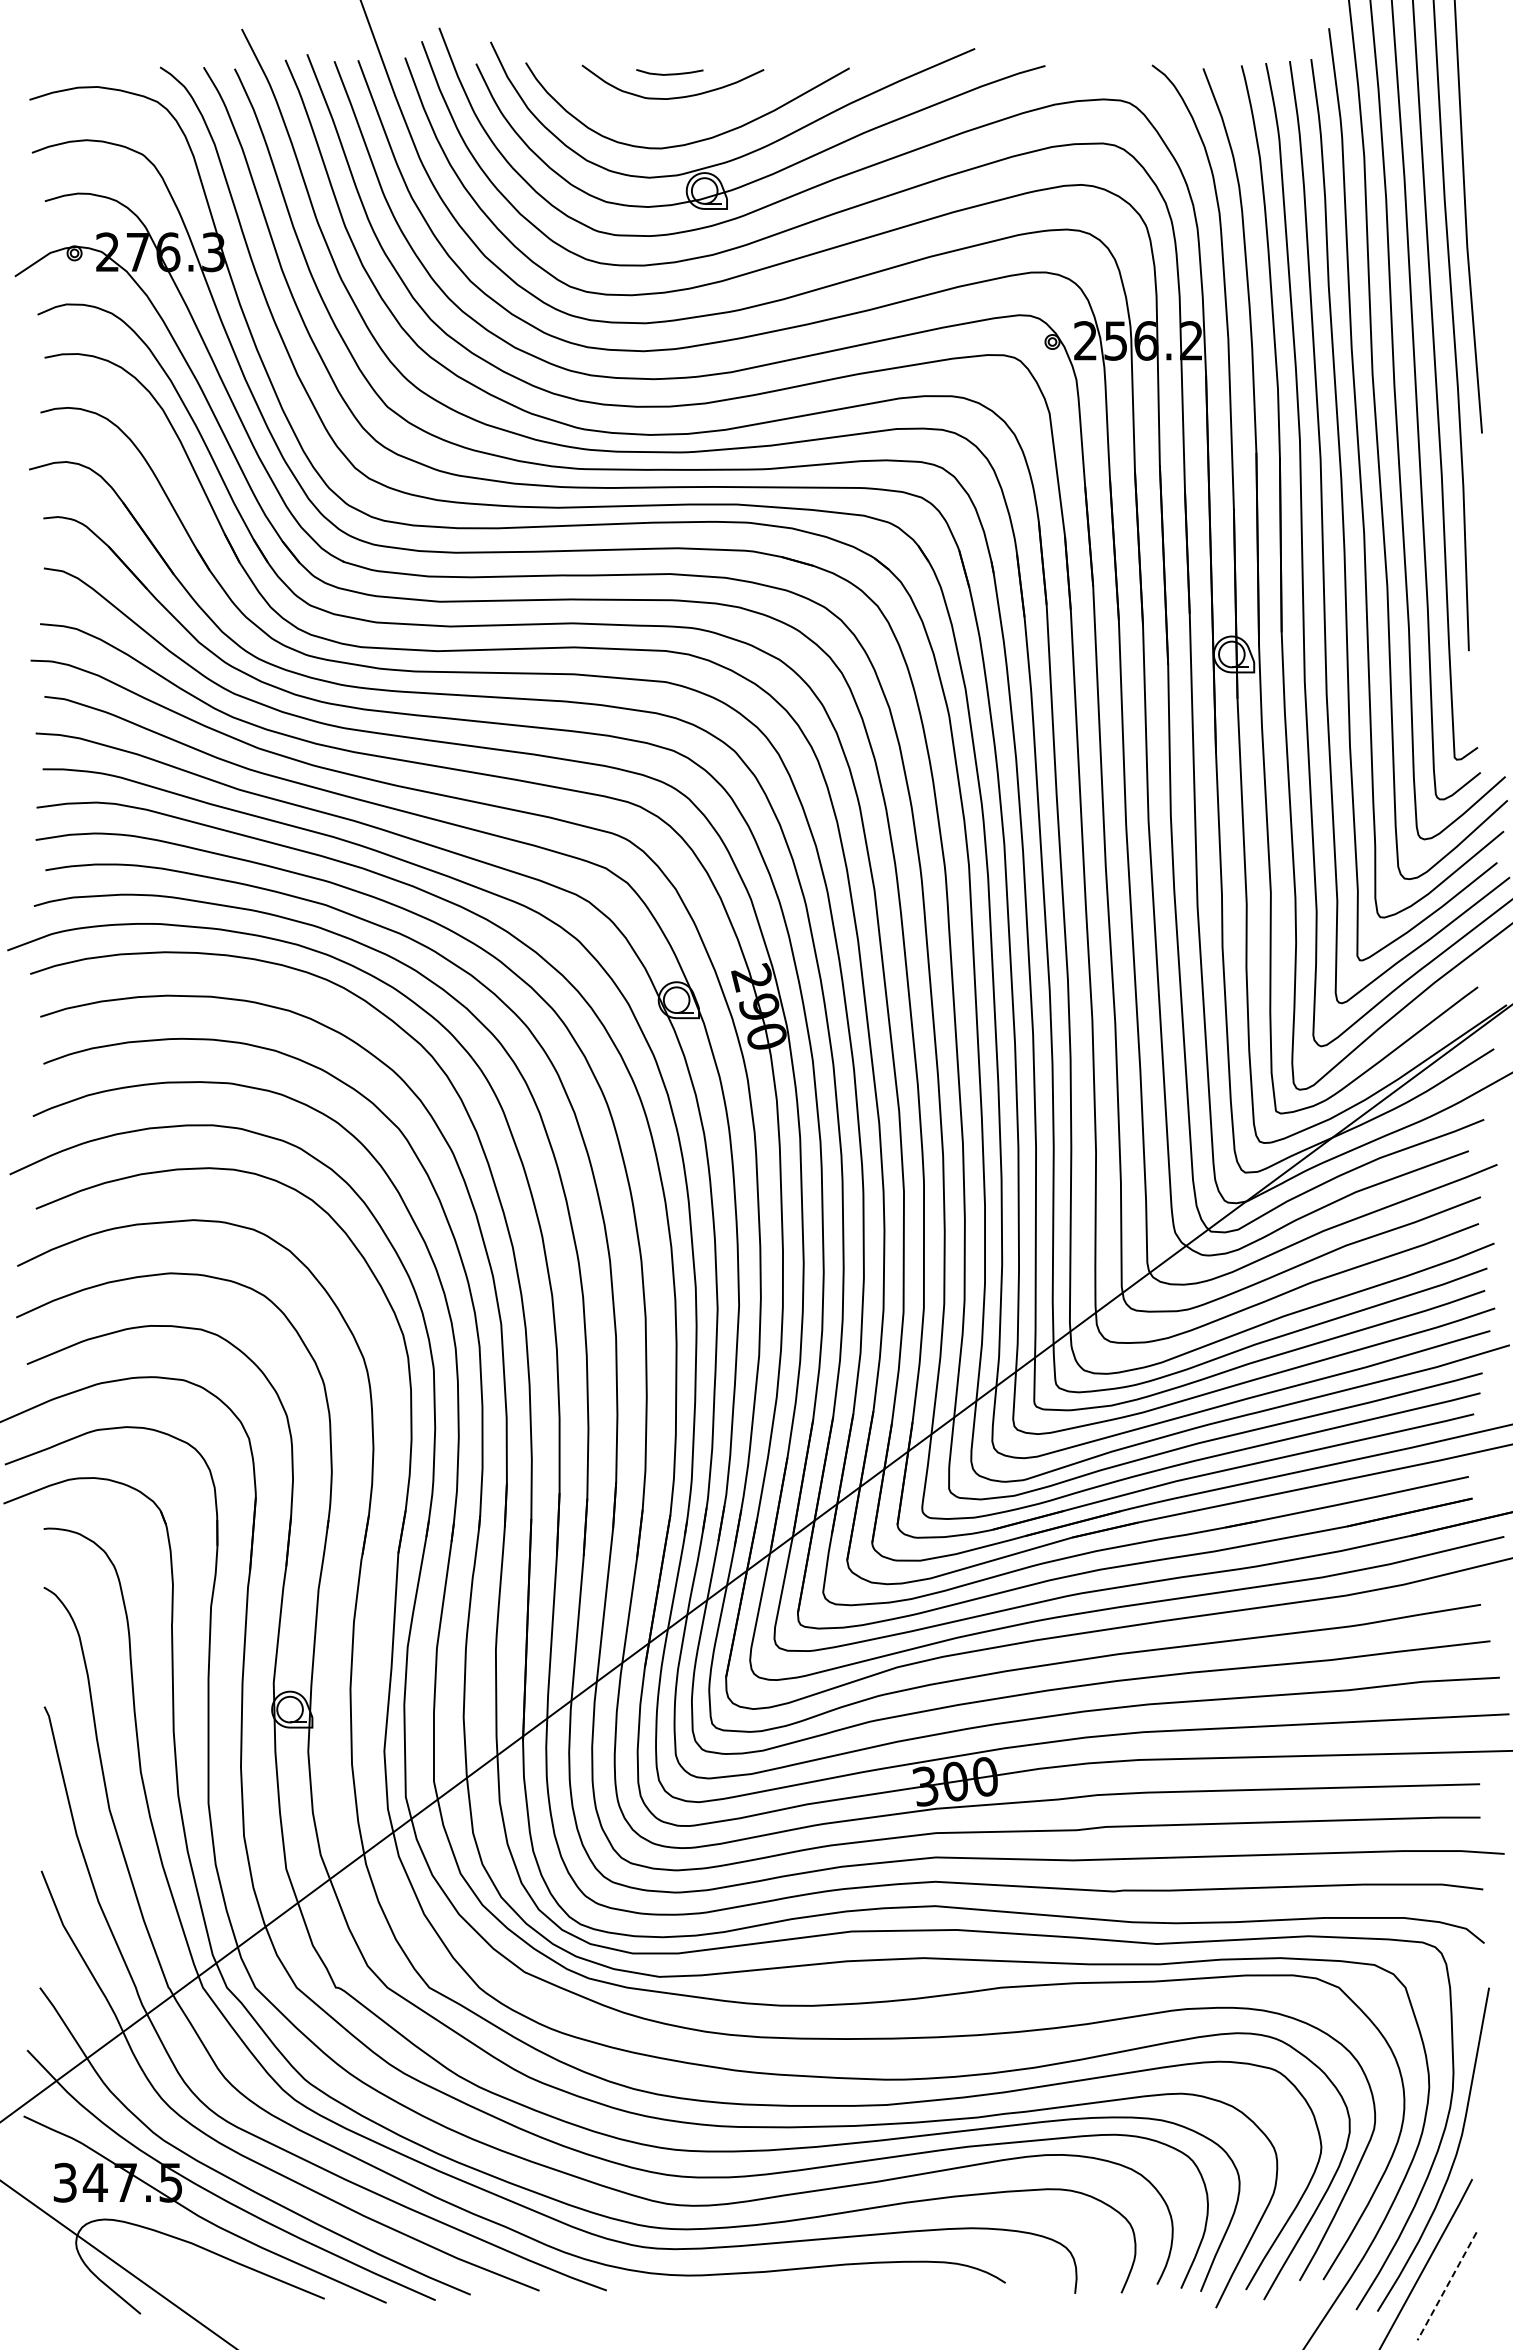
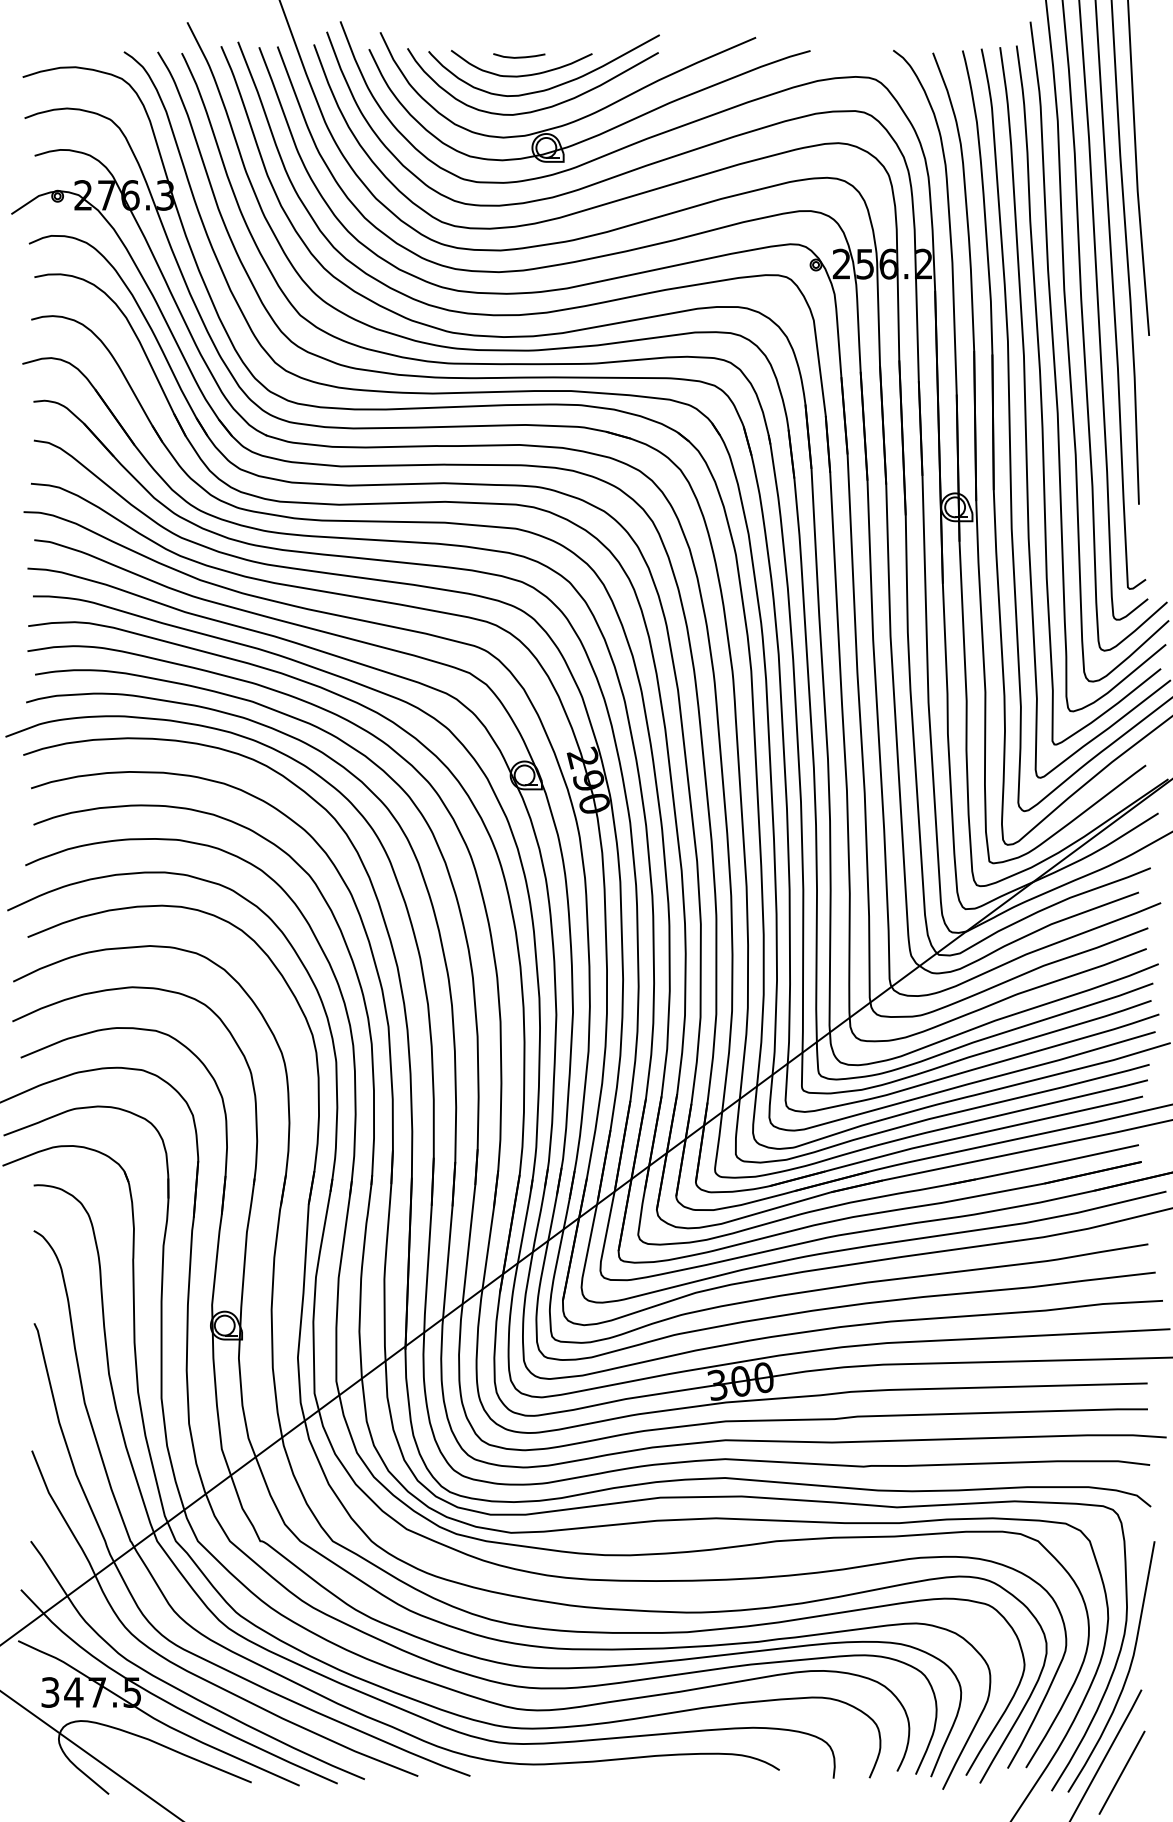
curve: (712, 112) -> (552, 87), added
line: (1447, 2286) -> (1122, 1772), dashed -> solid

